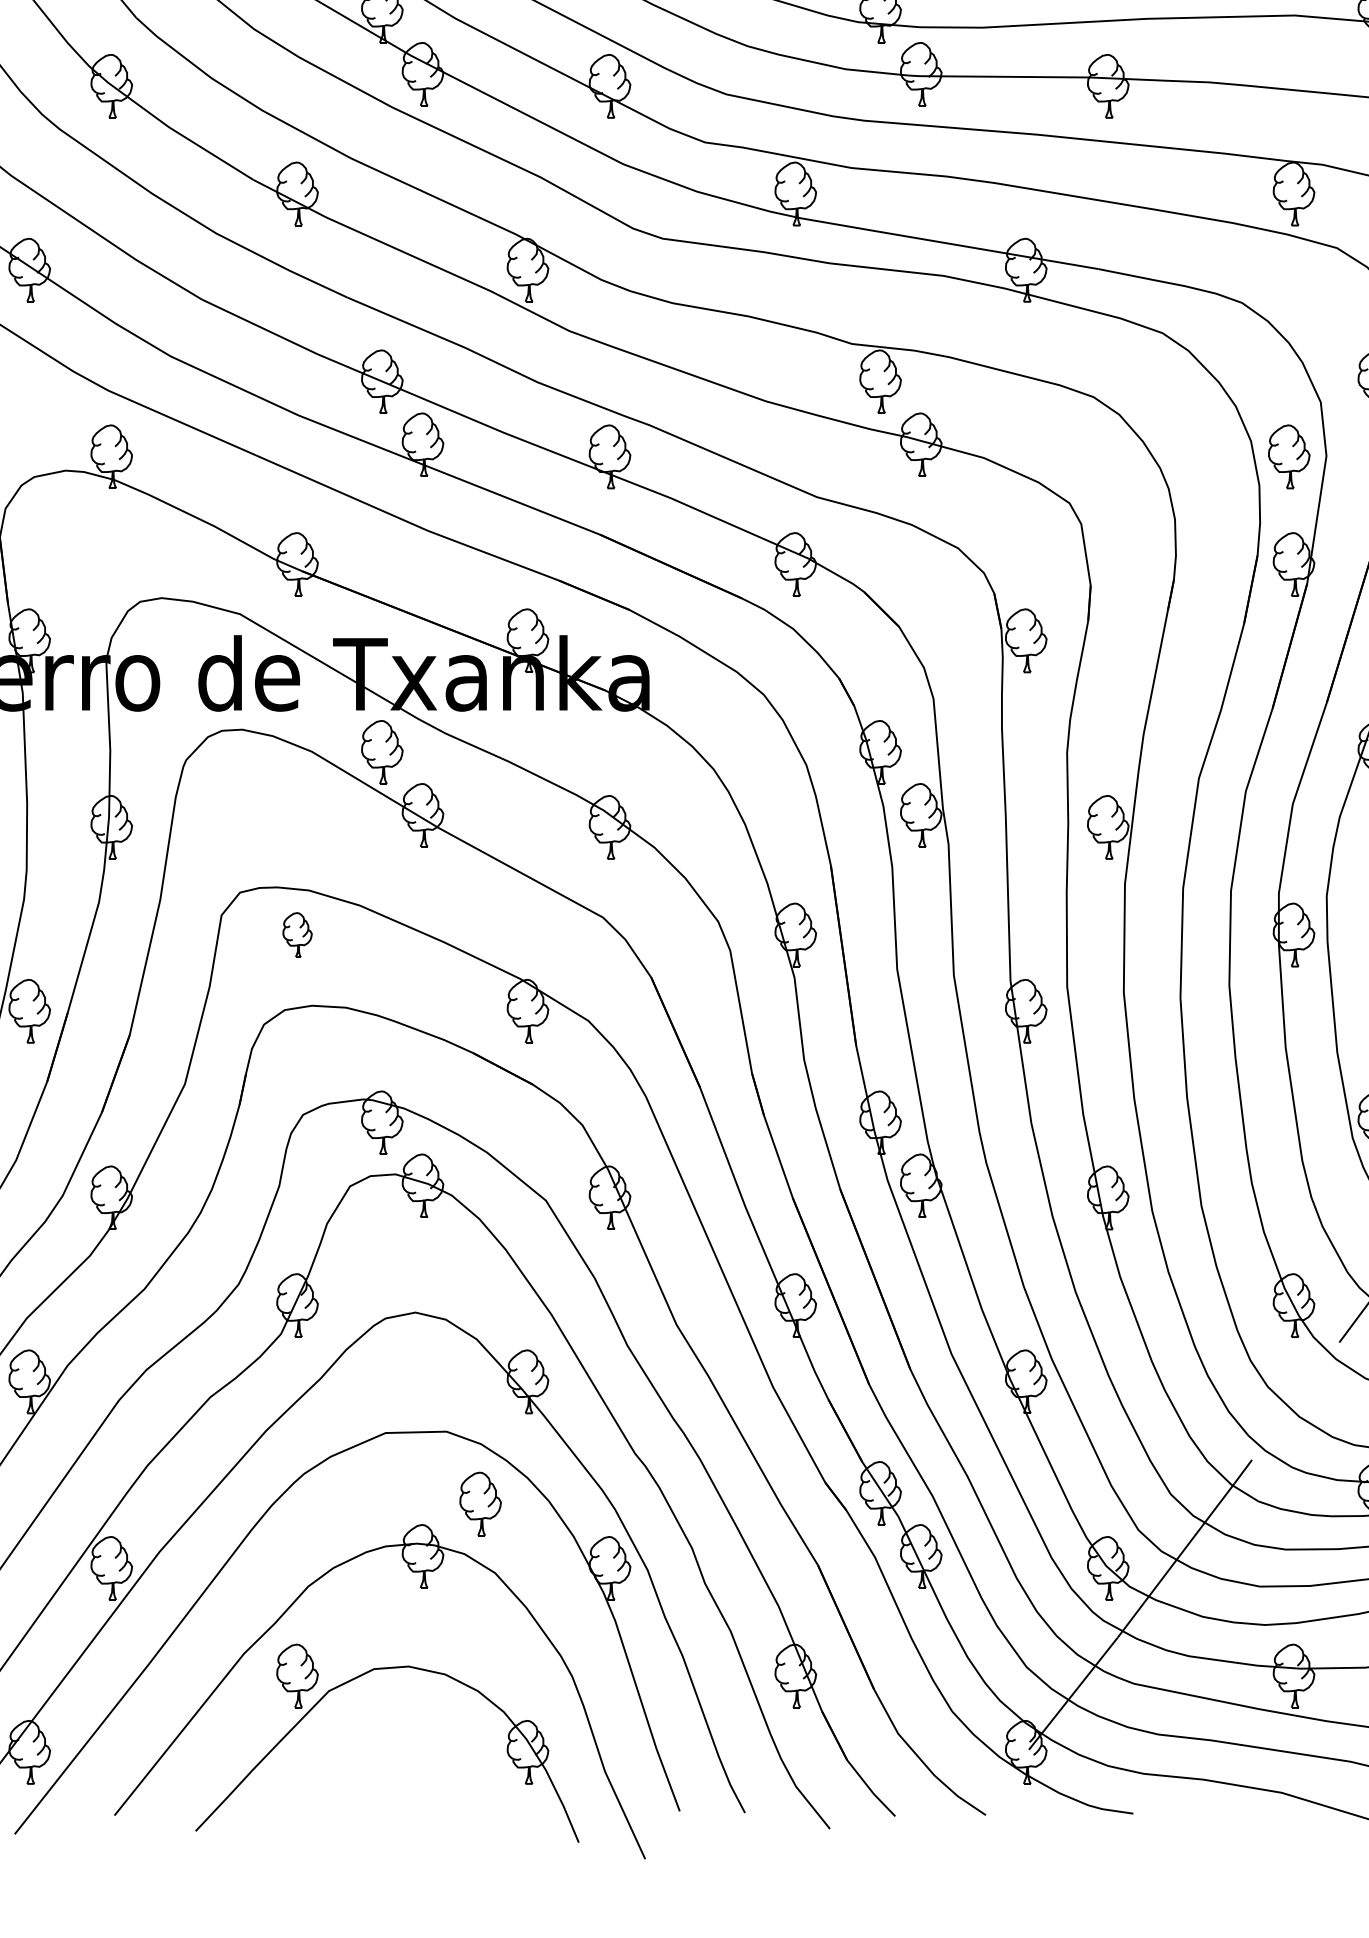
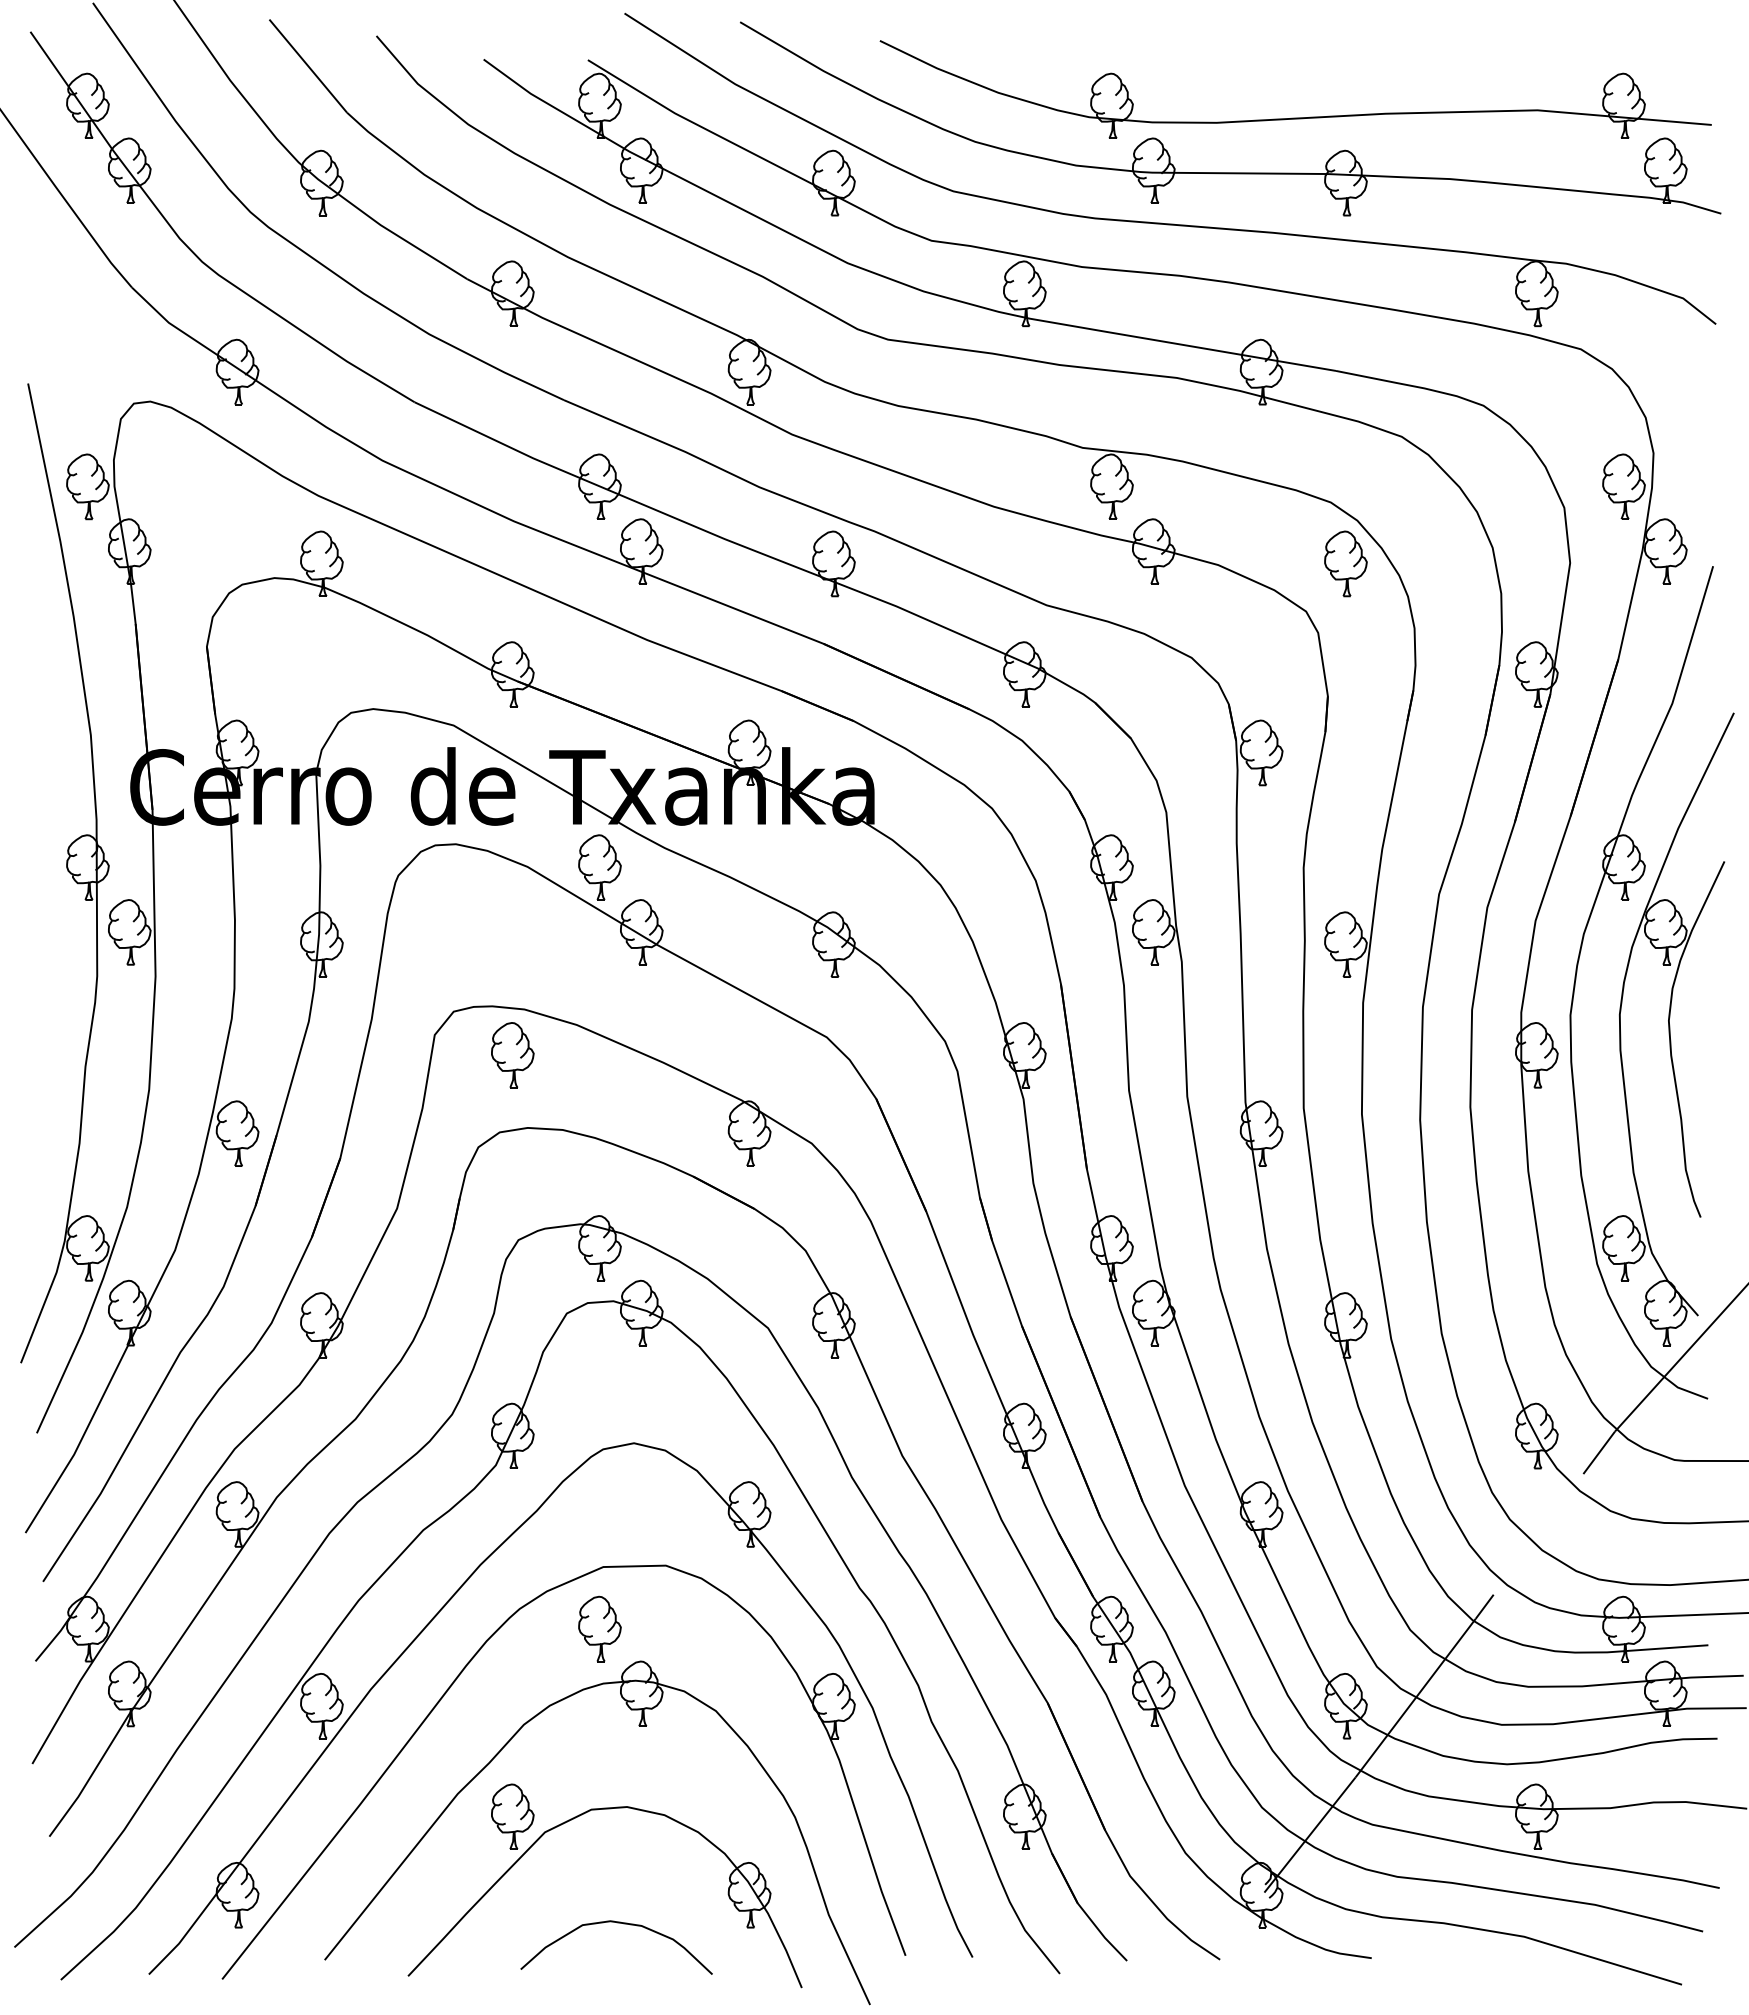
part: (1288, 456) -> (1345, 563), moved
part: (297, 935) -> (512, 1055), size x1.43
part: (480, 1503) -> (599, 1628), moved
curve: (399, 1779) -> (617, 1923), added

